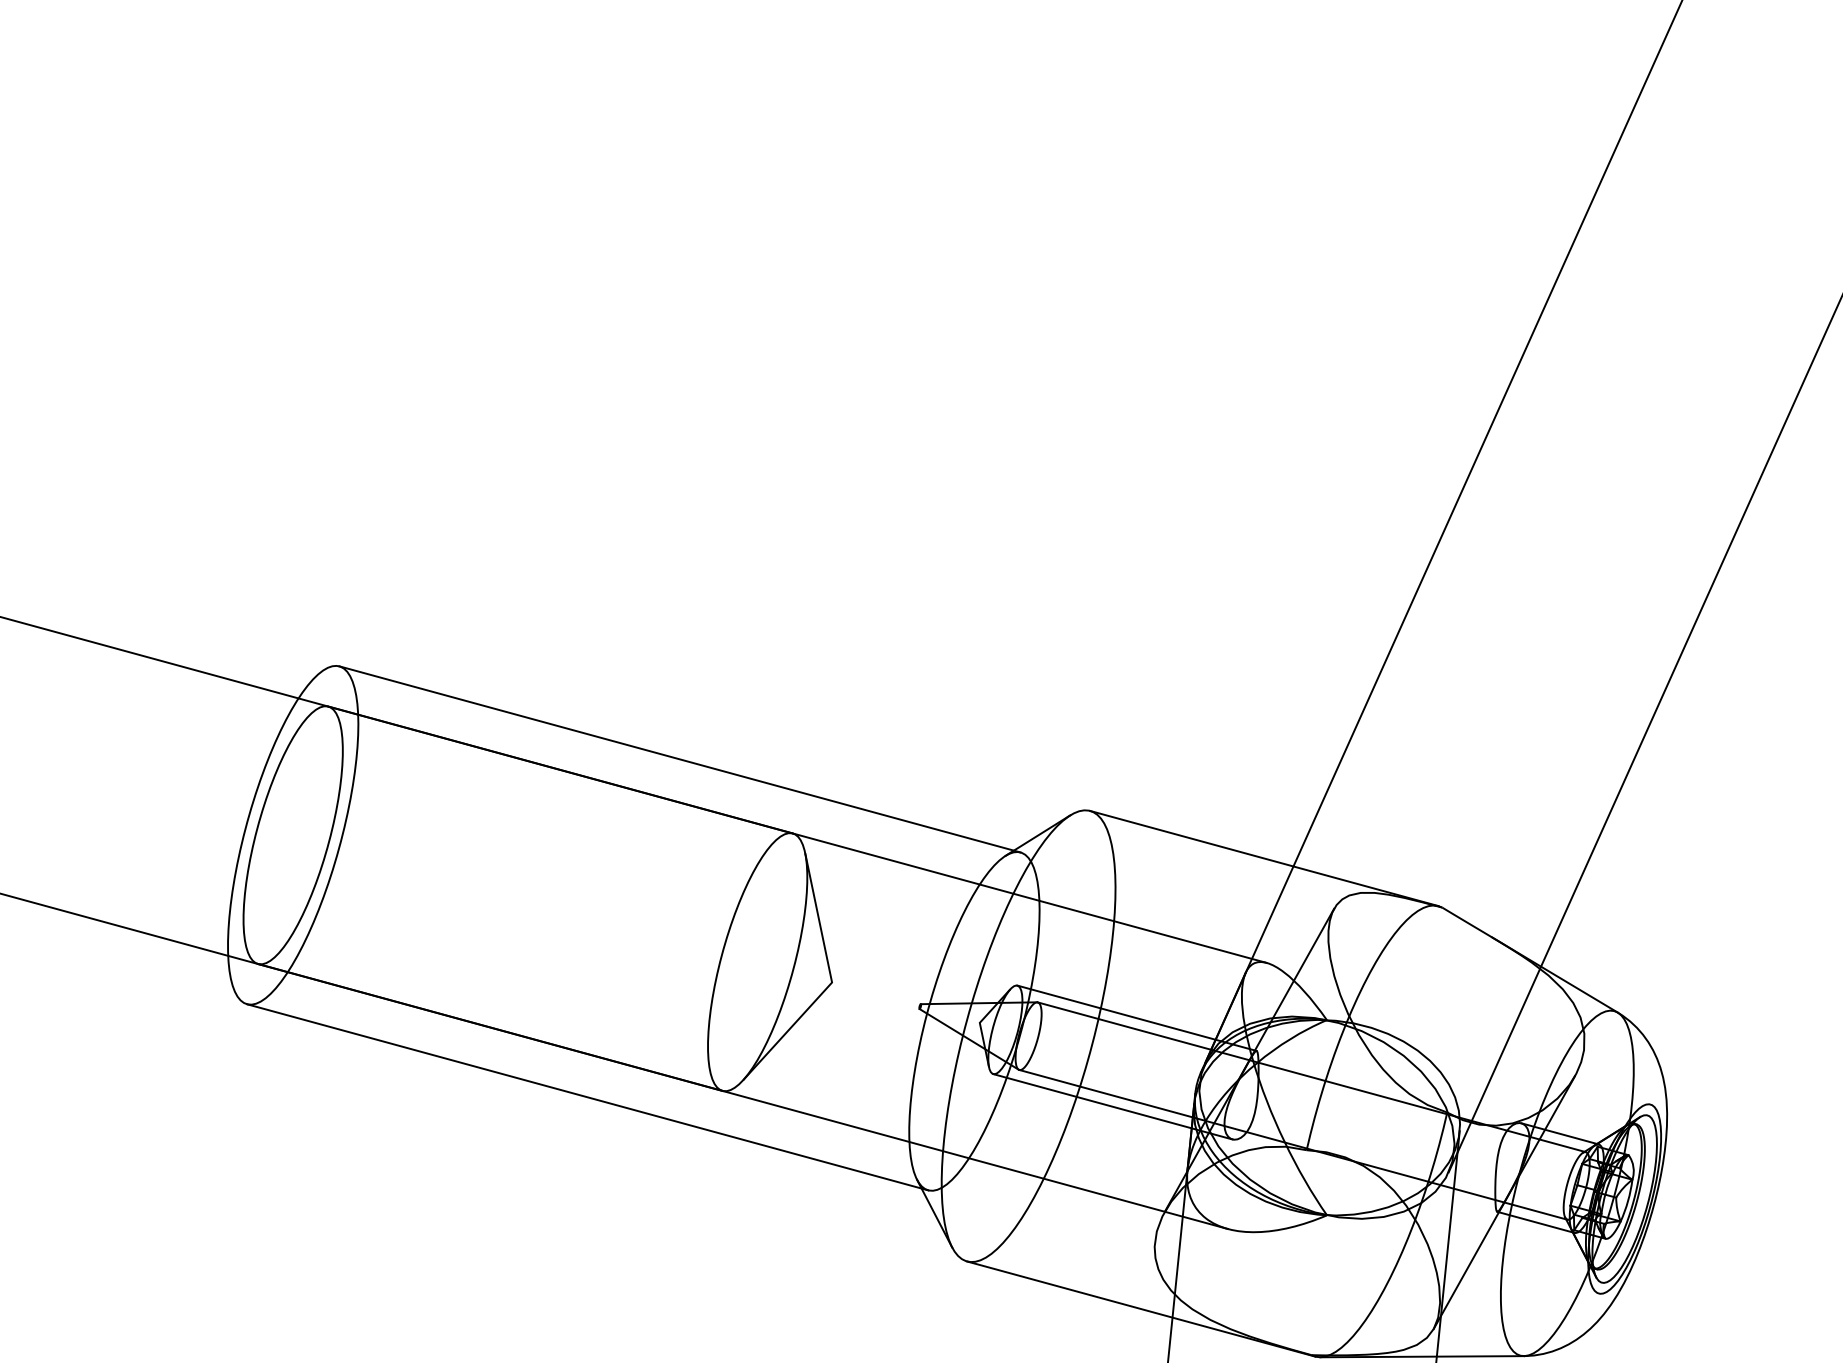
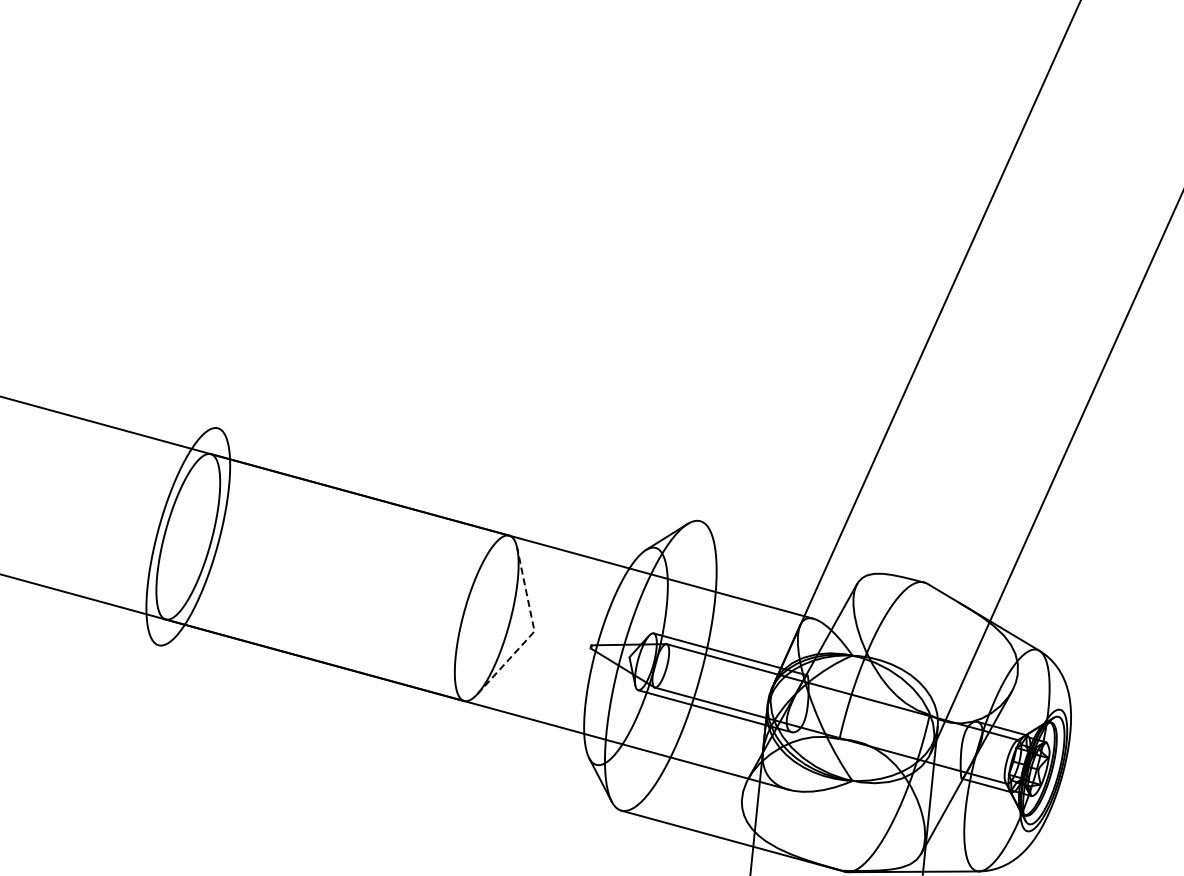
line: (679, 758) -> (436, 487), removed
line: (1264, 858) -> (812, 551), removed
line: (832, 982) -> (534, 631), solid -> dashed
line: (587, 1096) -> (377, 704), removed

